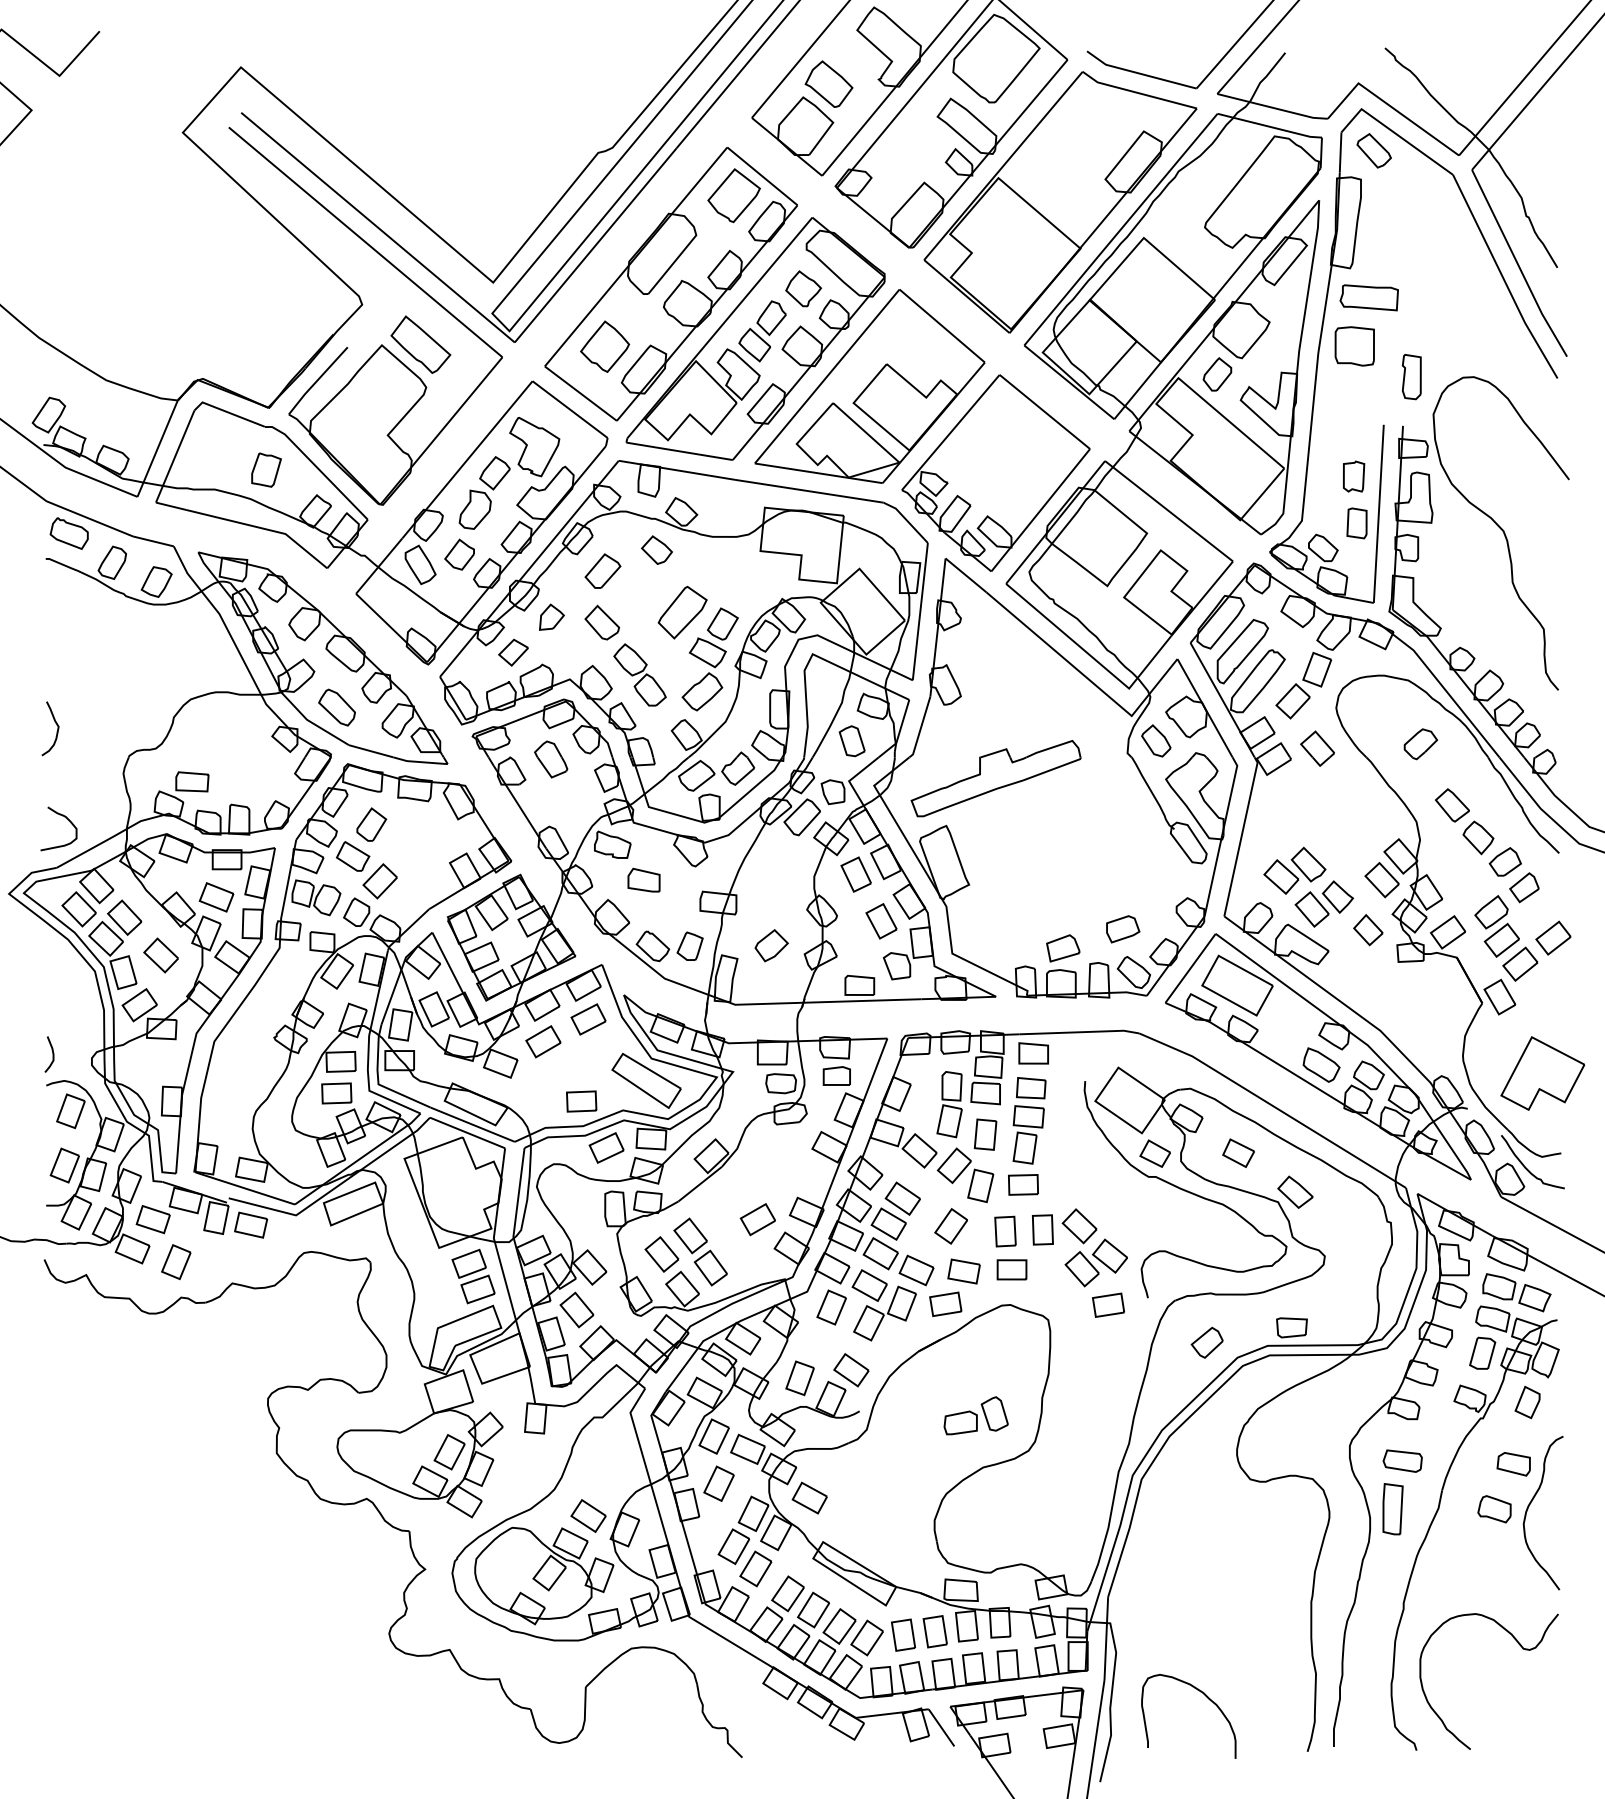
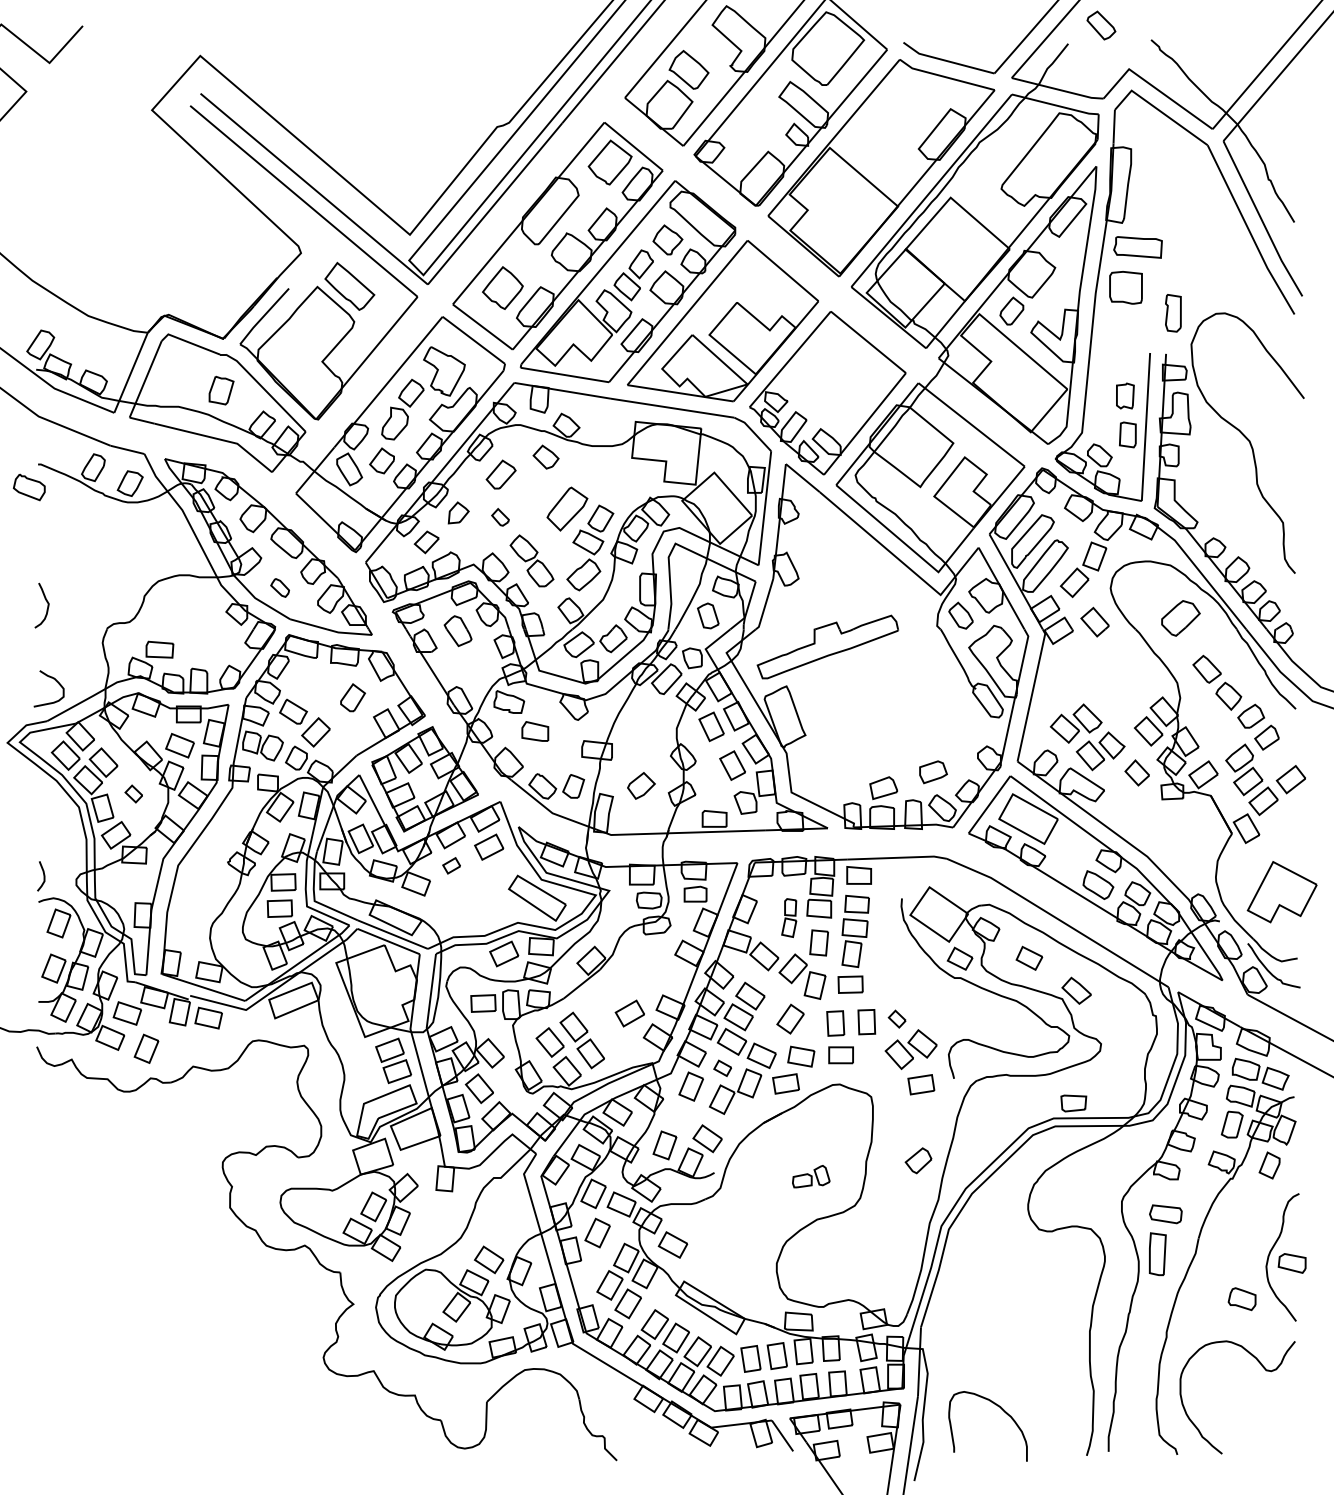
part: (1373, 150) -> (1100, 25), moved
part: (68, 533) -> (28, 487), moved
part: (601, 622) -> (499, 517), size x0.6
part: (336, 707) -> (279, 587), size x0.6
part: (1420, 744) -> (1180, 618), size x1.4
part: (371, 824) -> (352, 697), moved
part: (160, 955) -> (133, 794), size x0.6
part: (543, 1041) -> (451, 865), size x0.6
part: (581, 1101) -> (483, 1003), moved
part: (949, 1104) -> (789, 917), size x0.7
part: (1079, 1226) -> (897, 1019), size x0.6
part: (869, 1285) -> (722, 1068), size x0.6
part: (1206, 1342) -> (917, 1160), moved
part: (975, 1415) -> (810, 1176), size x0.7
part: (1513, 1464) -> (1291, 1263), moved
part: (1494, 1509) -> (1242, 1299), moved

